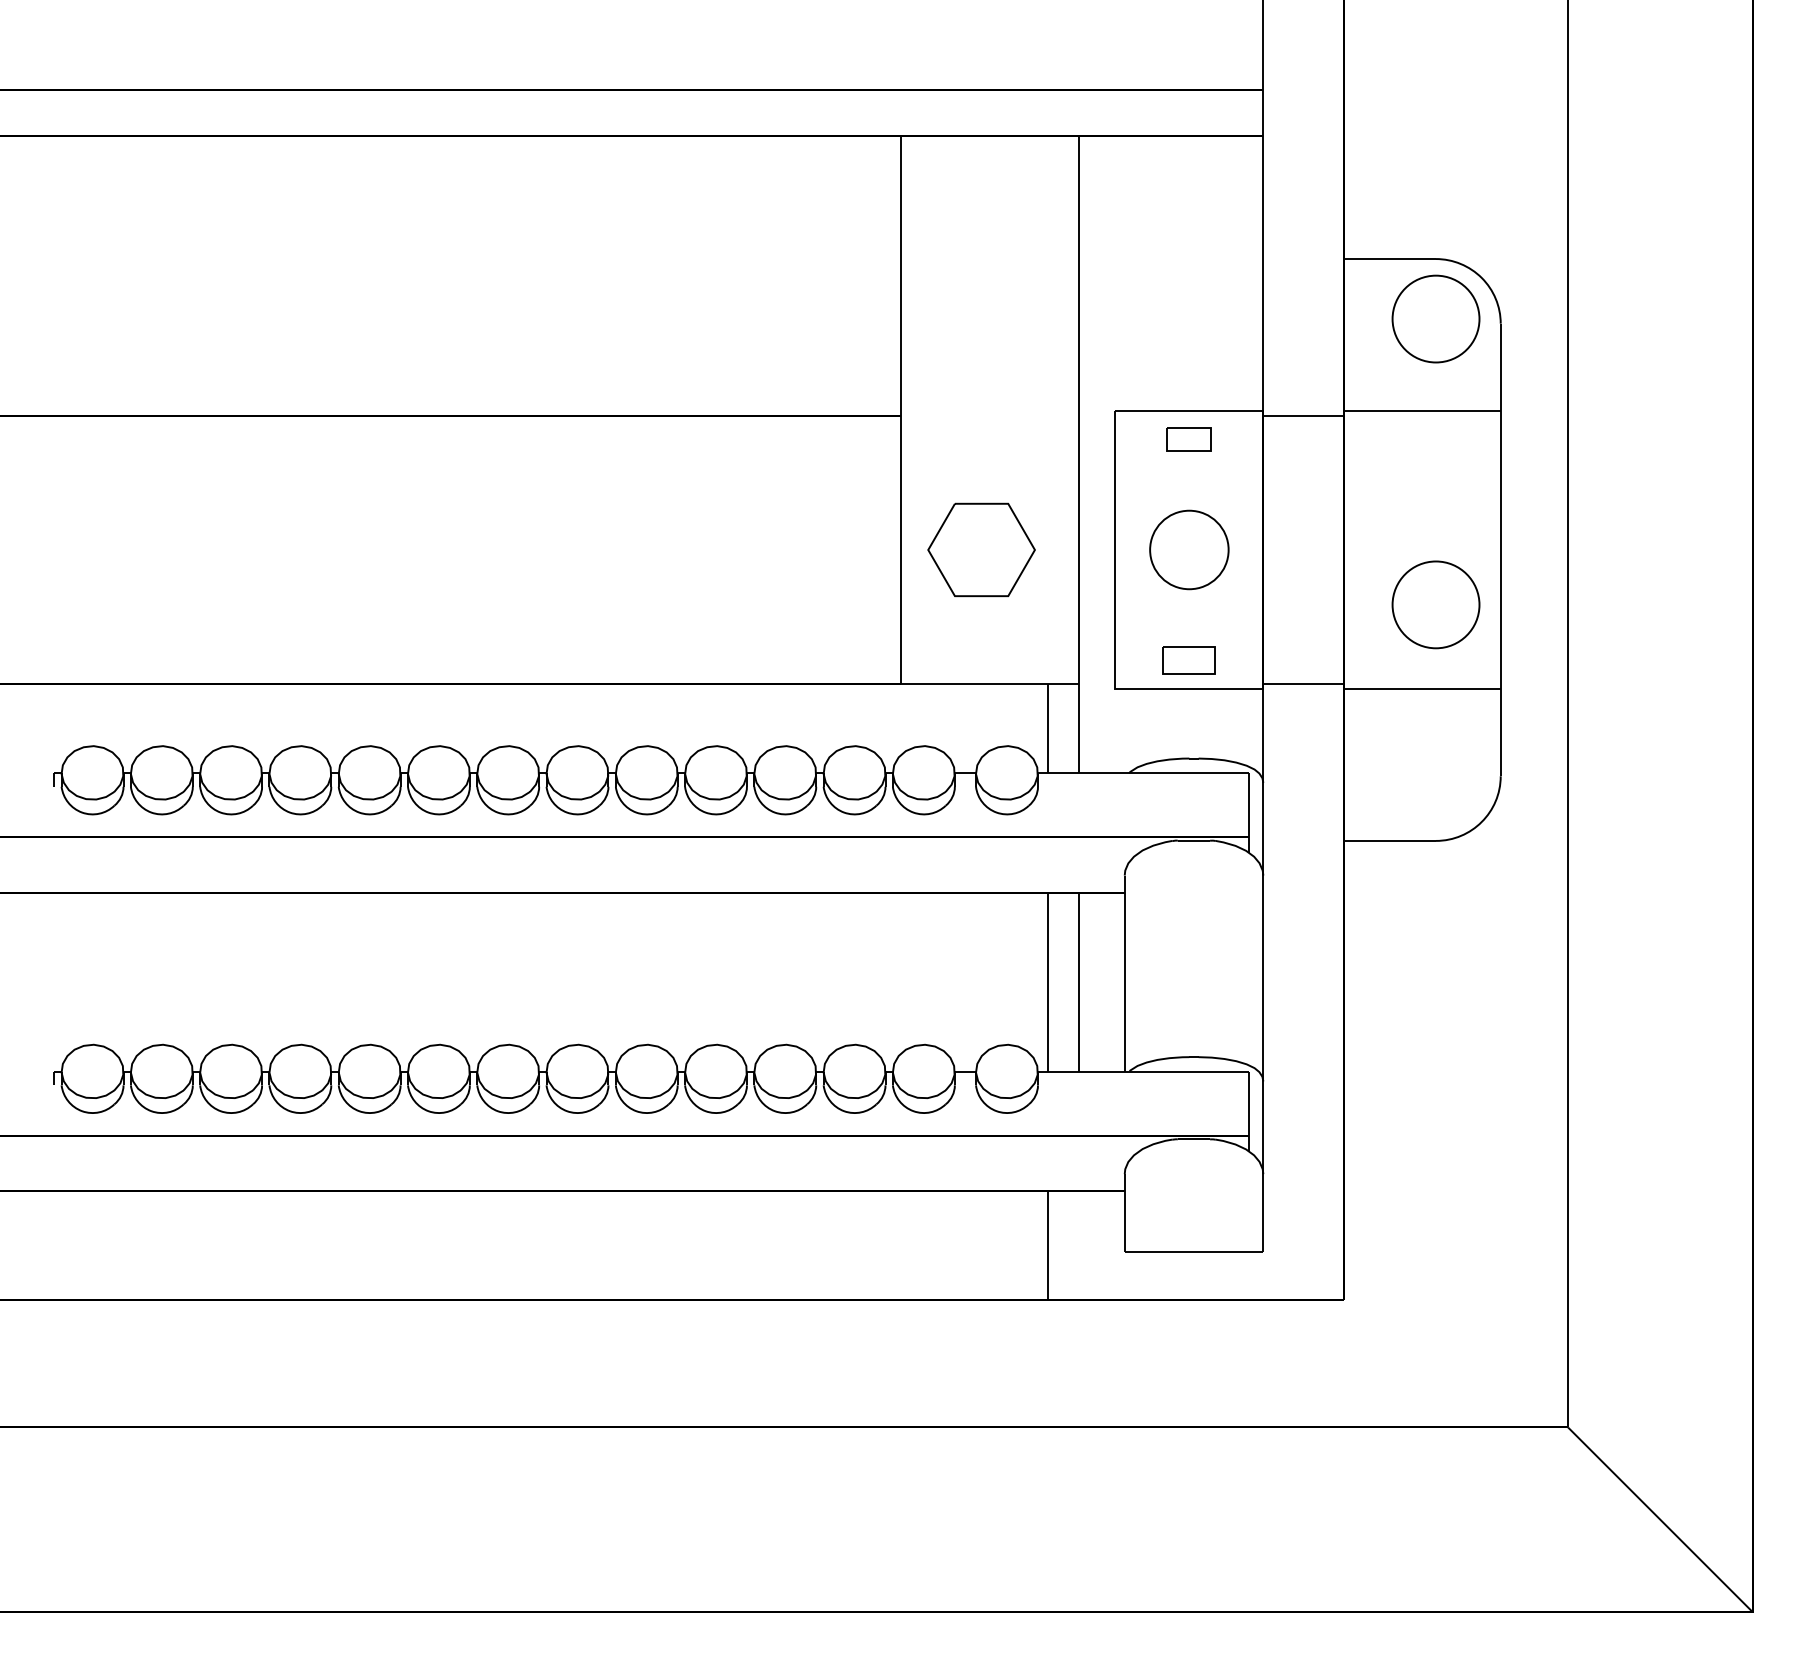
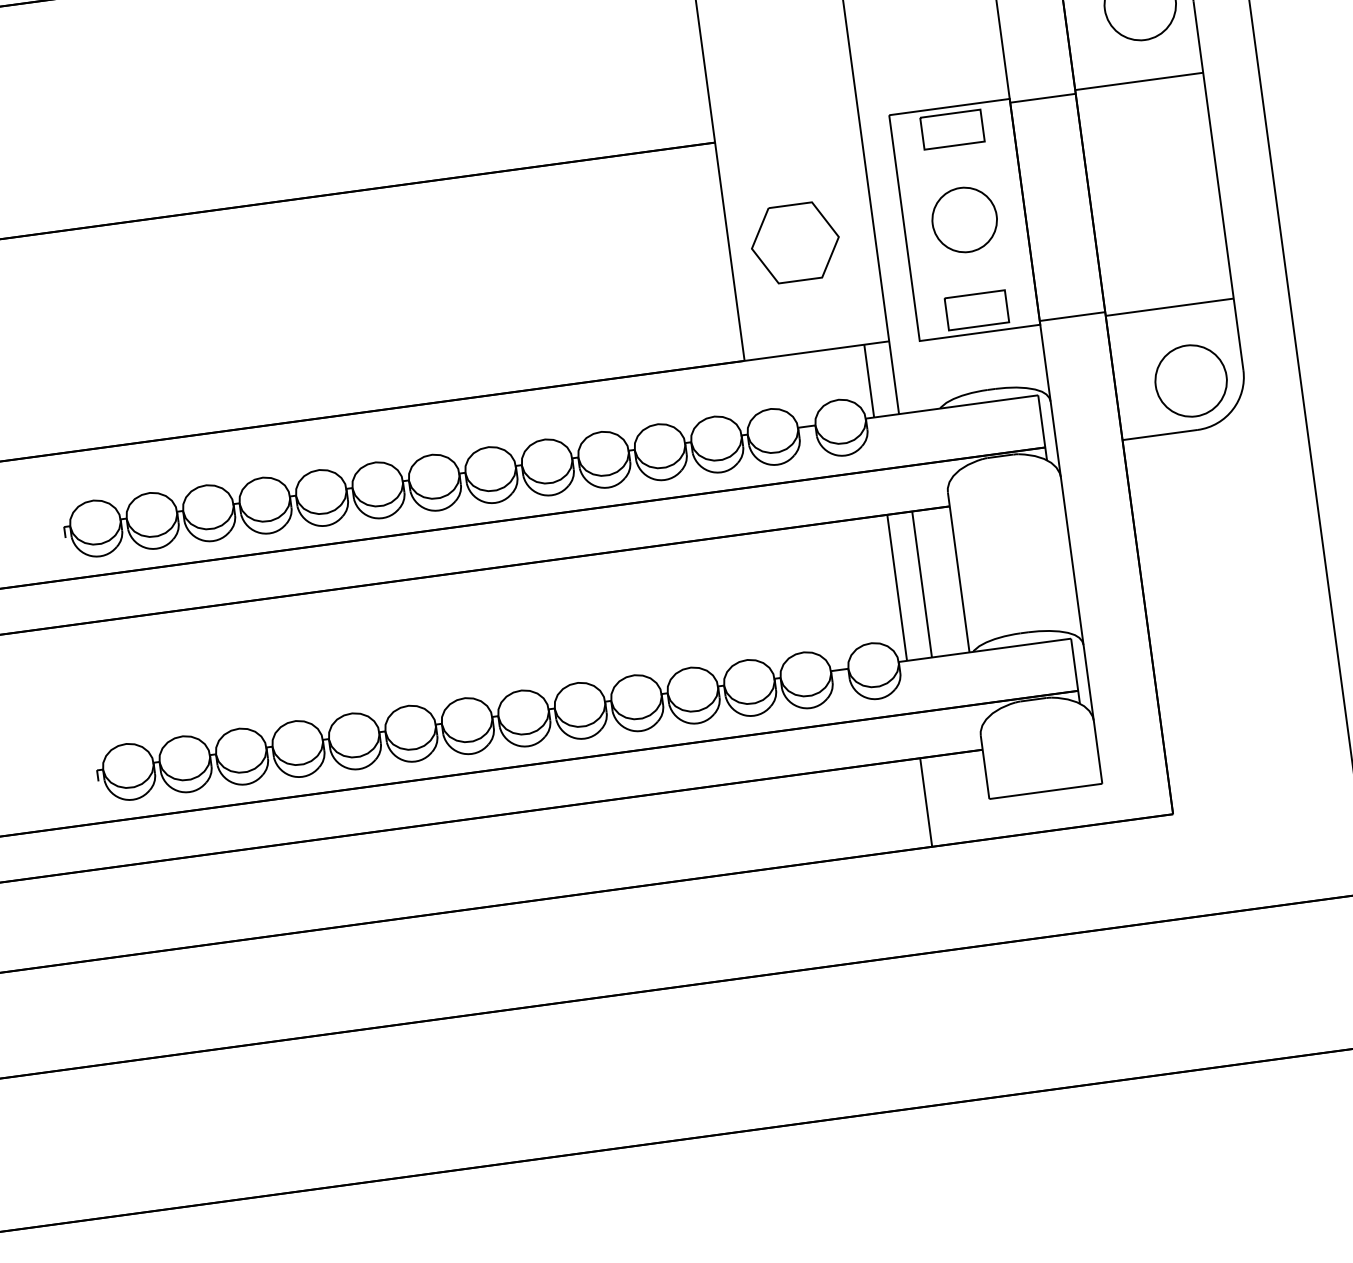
part: (1188, 439) -> (951, 130), size x1.67
part: (1435, 604) -> (1190, 380), moved
part: (1188, 660) -> (976, 310), size x1.43

